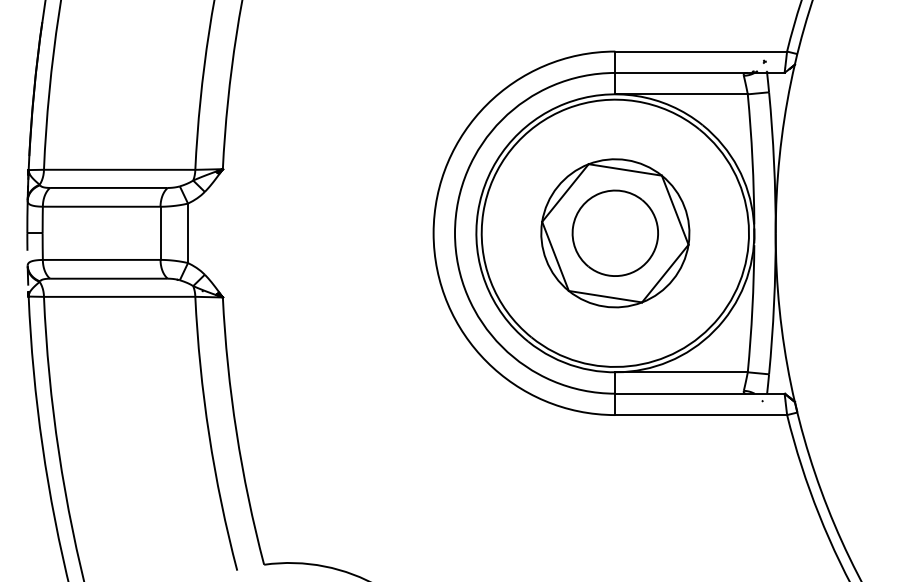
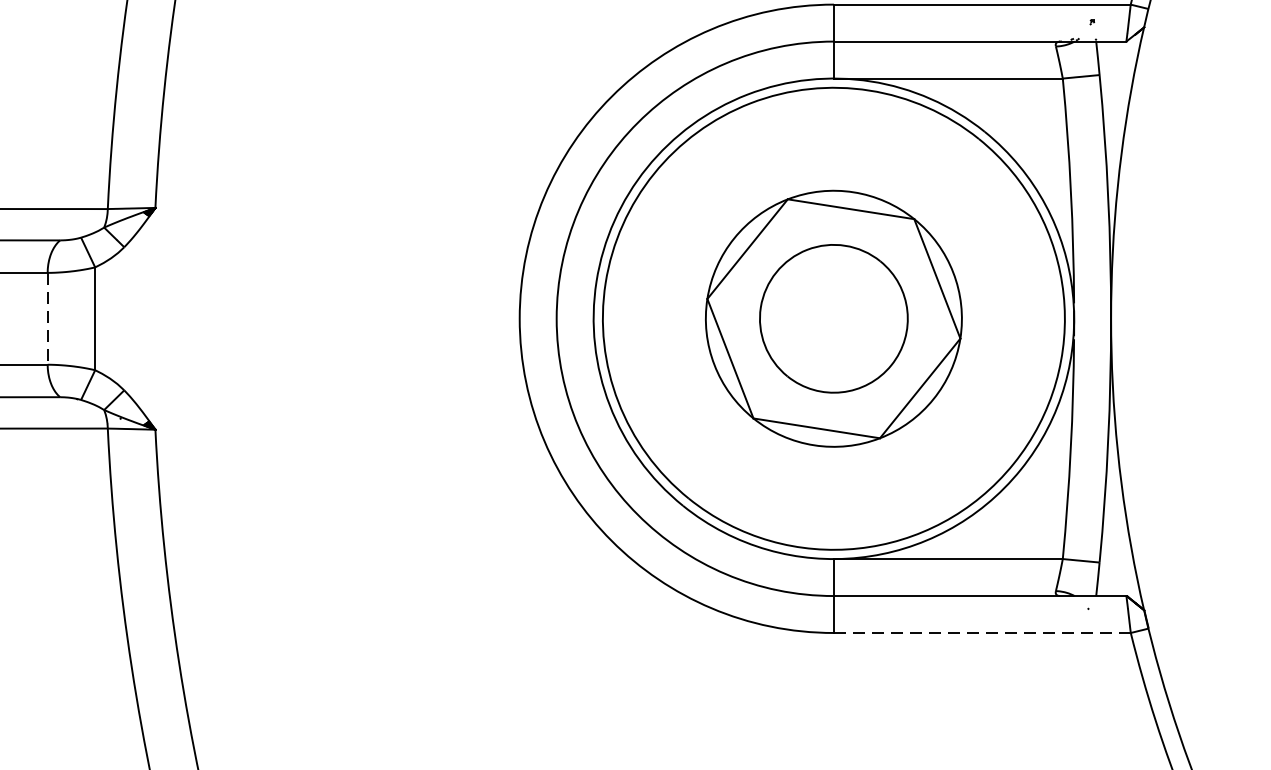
line: (160, 233) -> (47, 319), solid -> dashed
line: (701, 415) -> (982, 633), solid -> dashed

